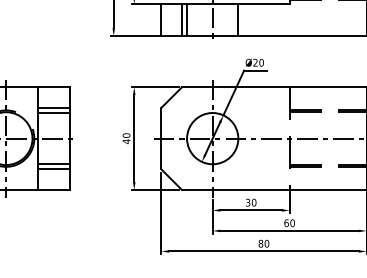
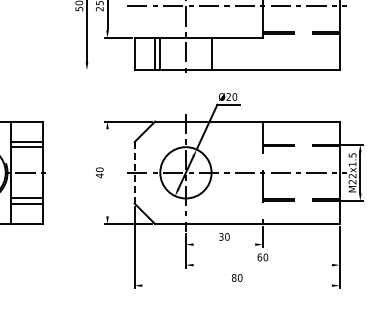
line: (135, 36) -> (108, 70), removed
line: (134, 138) -> (107, 172), removed
line: (161, 138) -> (134, 172), solid -> dashed
line: (251, 210) -> (224, 244), removed
line: (289, 231) -> (262, 265), removed
line: (264, 251) -> (237, 285), removed

